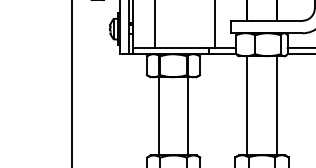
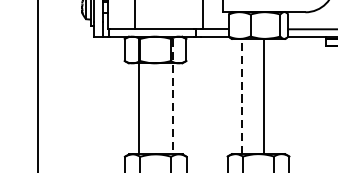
line: (247, 105) -> (241, 96), solid -> dashed
line: (276, 105) -> (263, 96), moved
line: (188, 106) -> (173, 97), solid -> dashed

